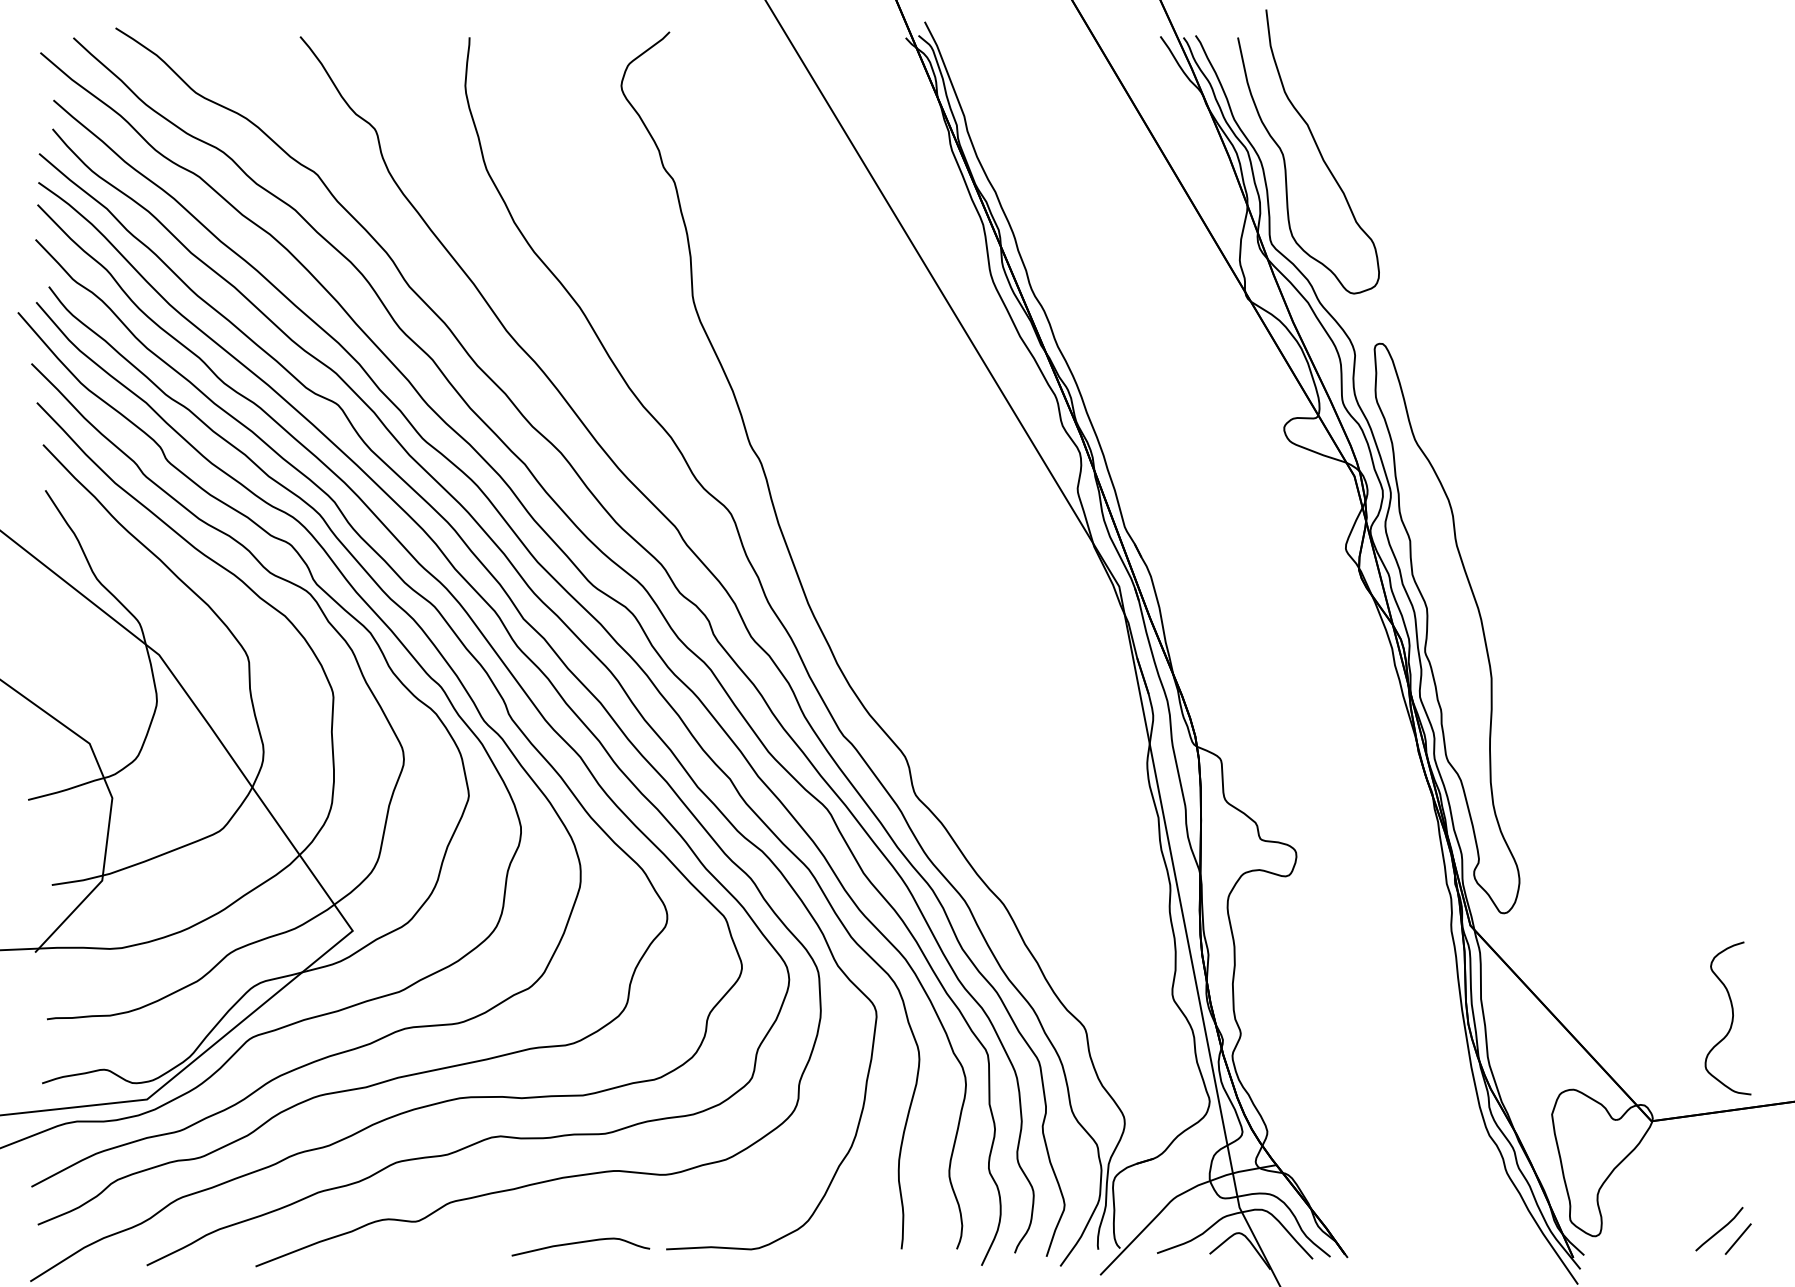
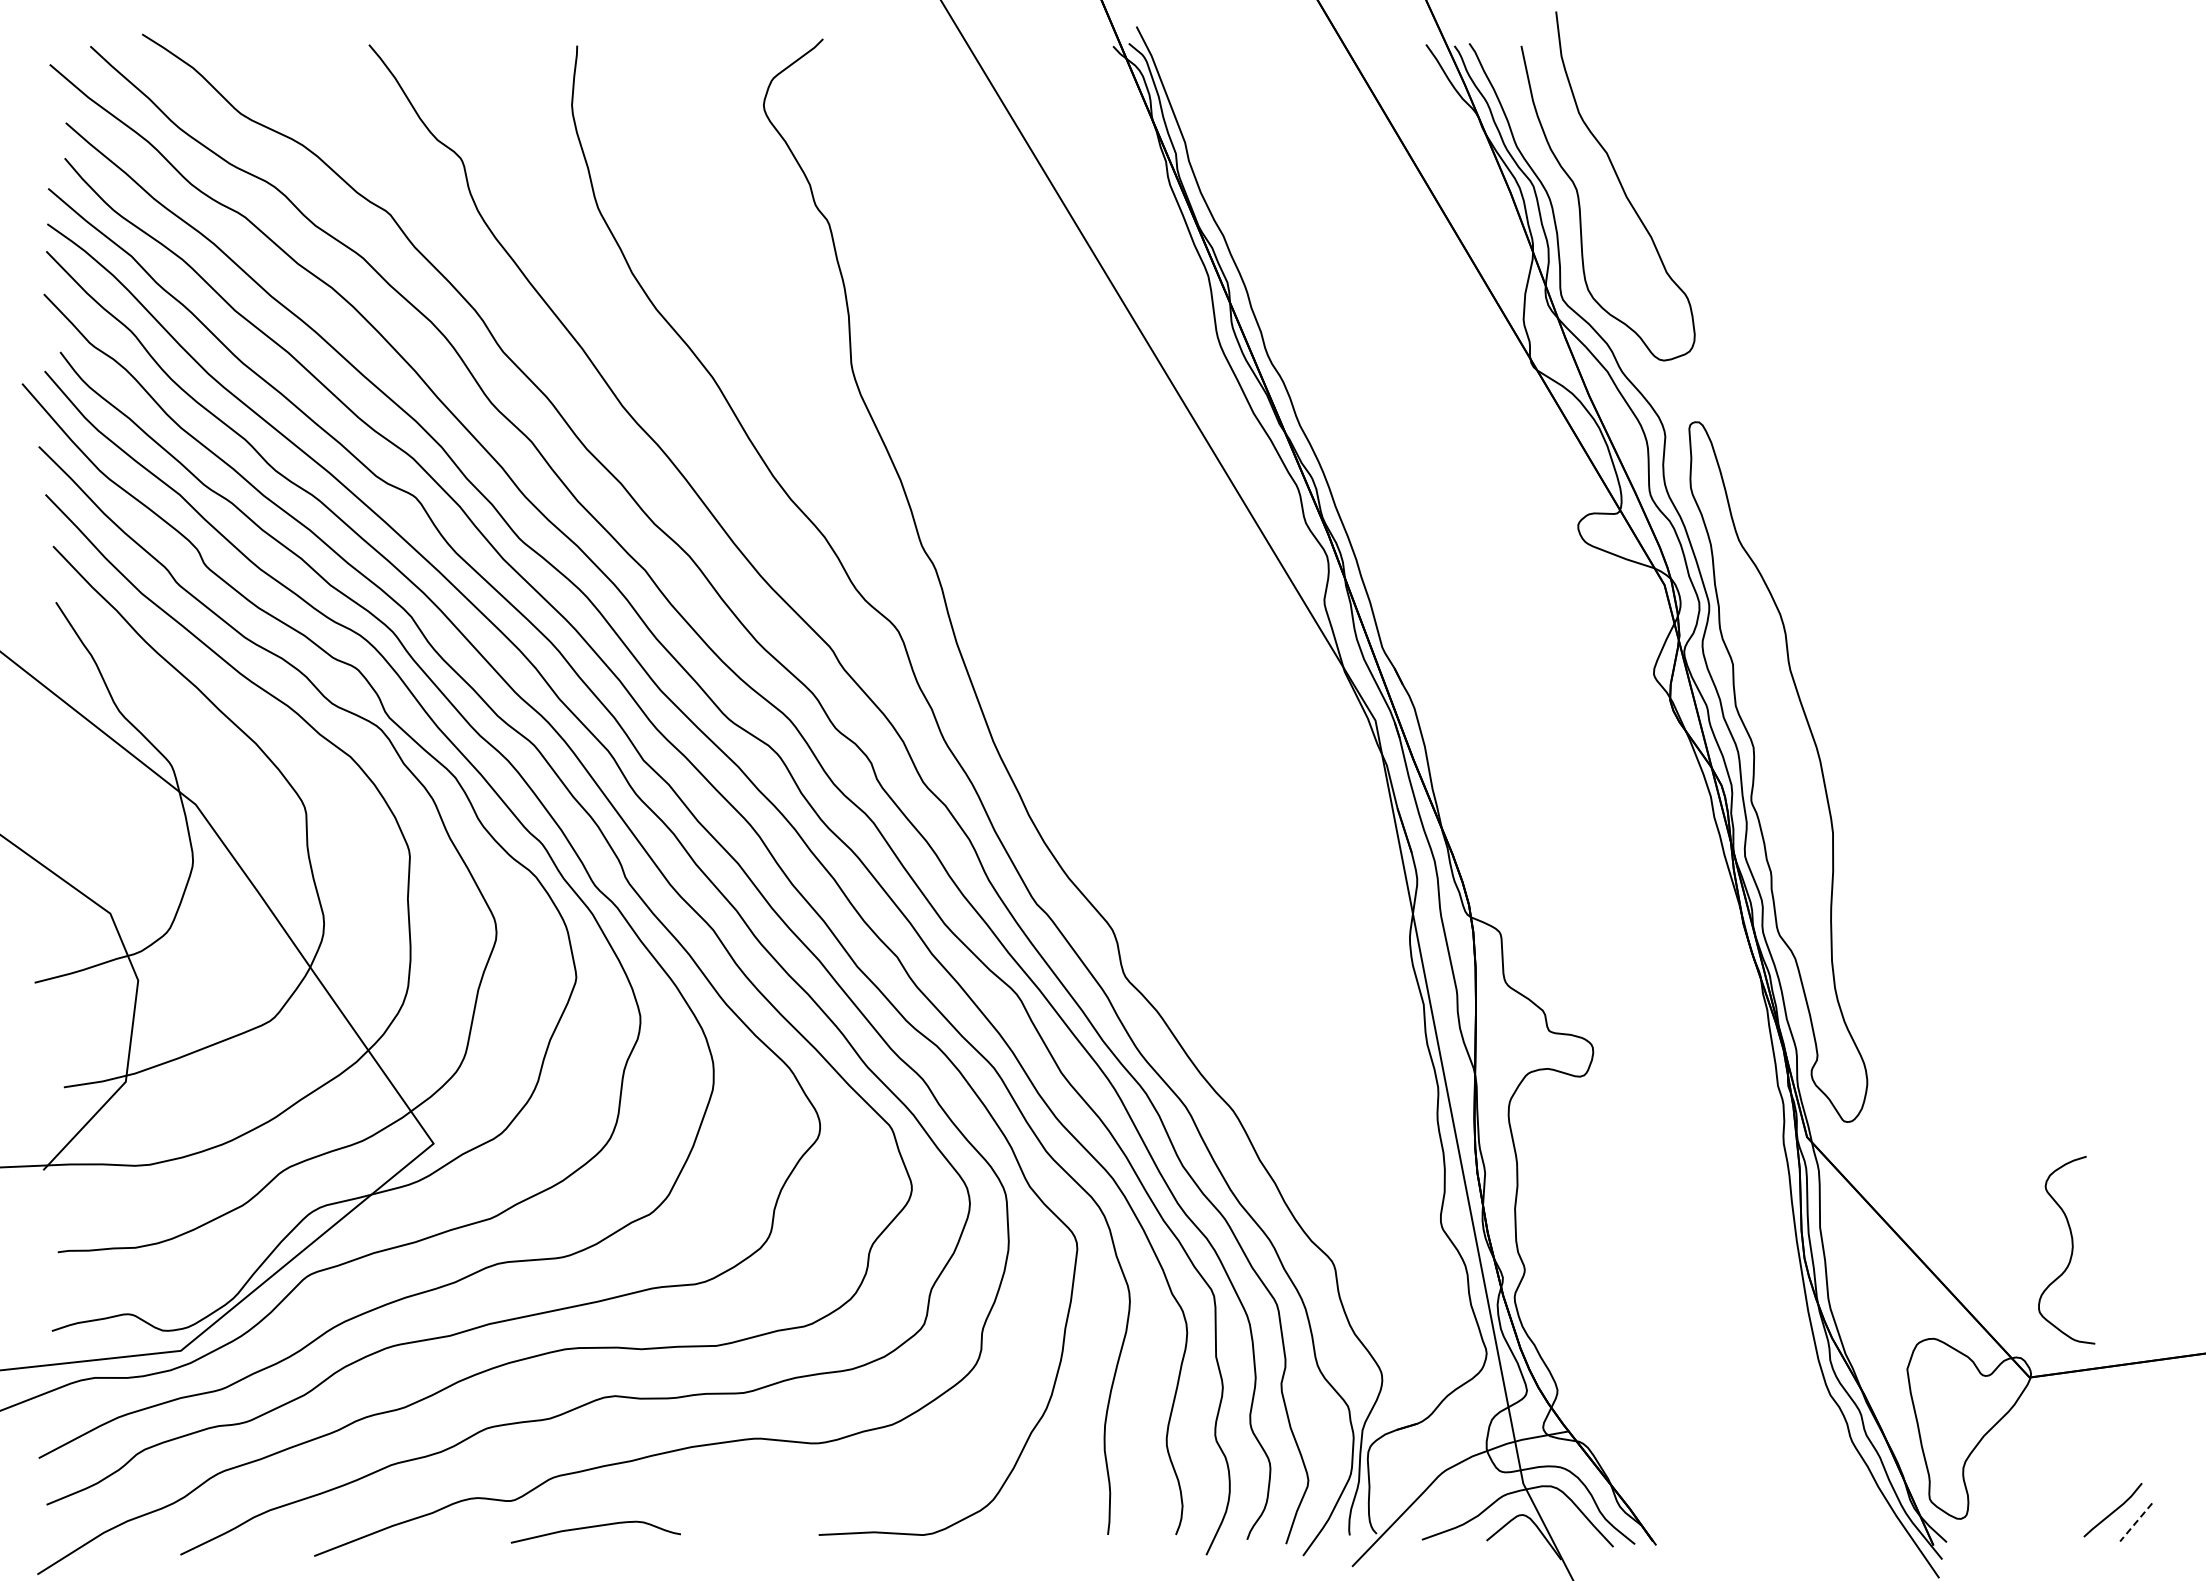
curve: (1732, 1018) -> (2071, 1250), moved
line: (1738, 1239) -> (2136, 1522), solid -> dashed
curve: (580, 1243) -> (595, 1527), moved

